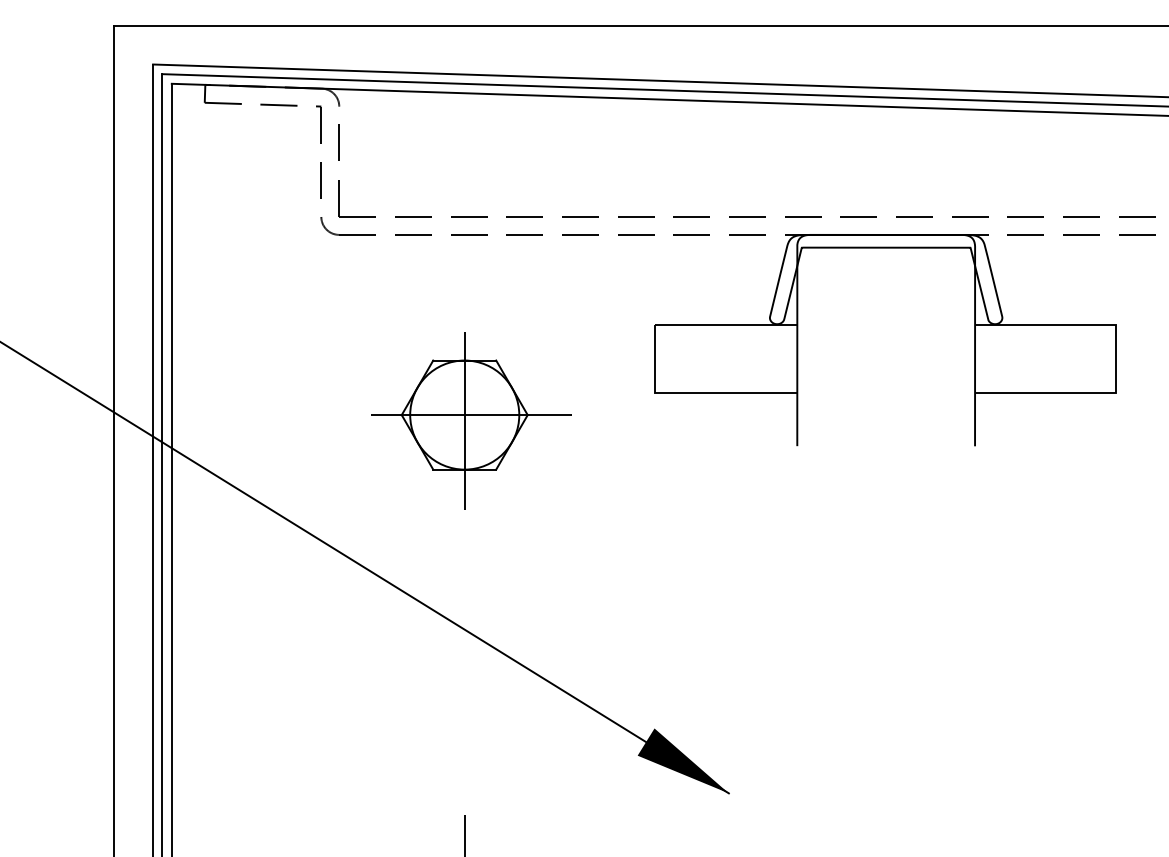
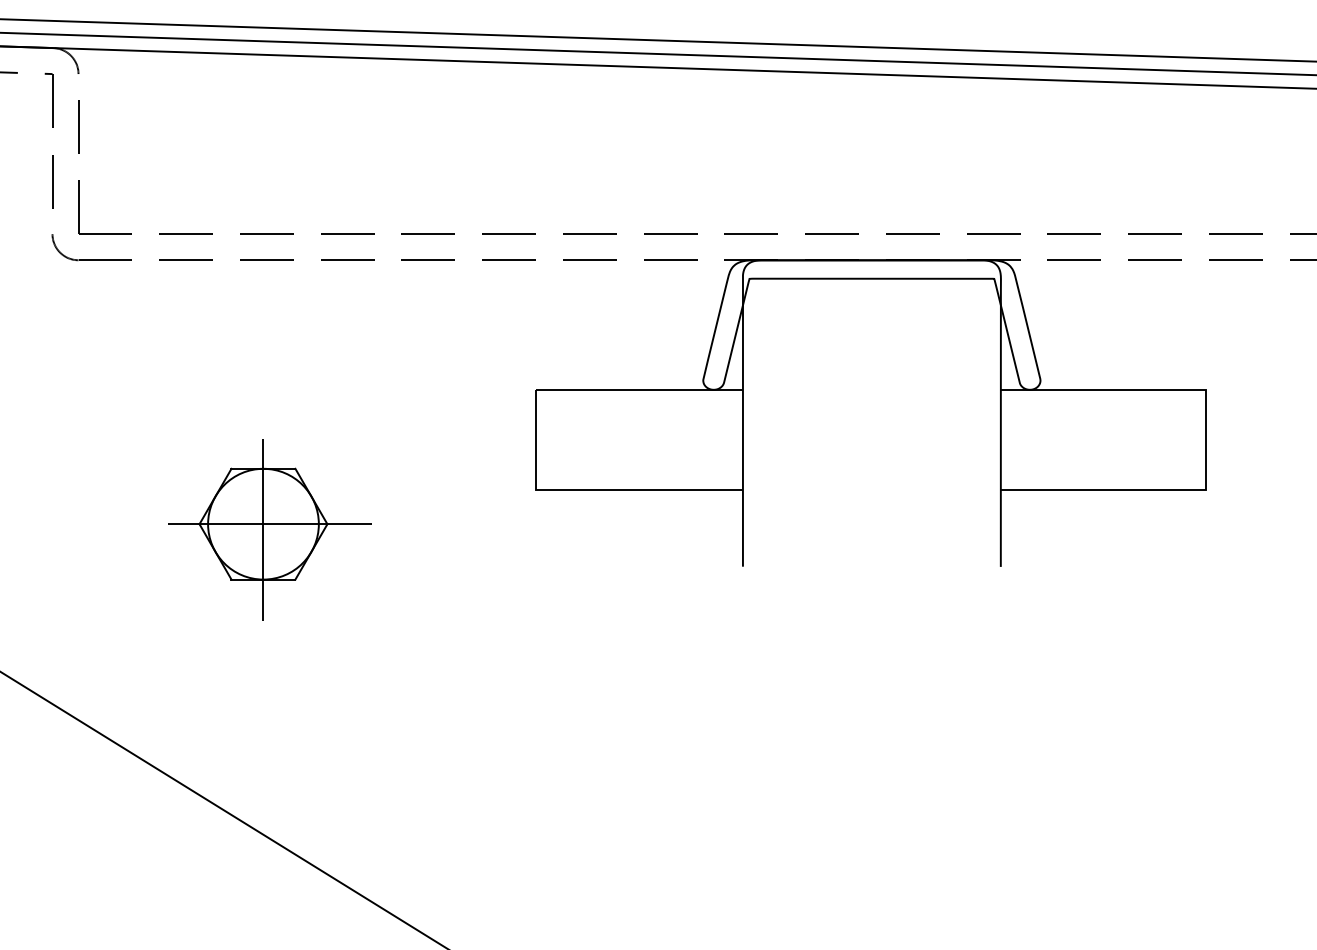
part: (471, 420) -> (270, 529), size x0.7

